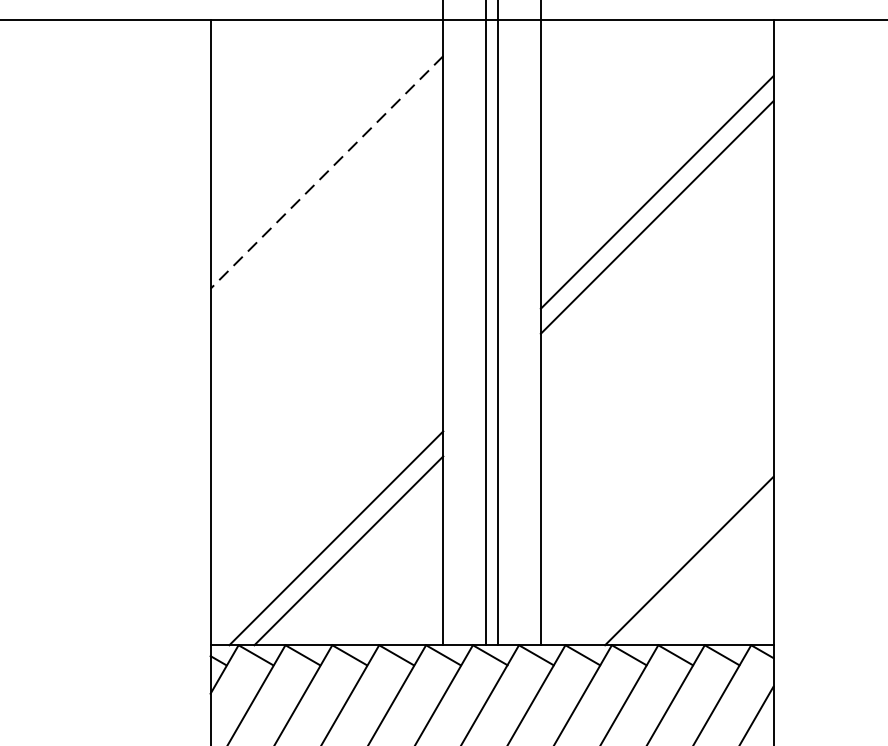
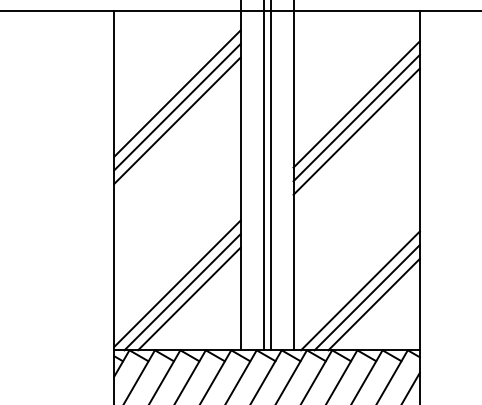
line: (327, 172) -> (177, 93), dashed -> solid
line: (327, 198) -> (177, 107), added
line: (327, 221) -> (177, 120), added
line: (656, 242) -> (356, 131), added
line: (327, 522) -> (177, 283), added
line: (664, 535) -> (360, 290), added
line: (675, 547) -> (366, 297), added

